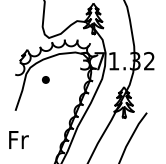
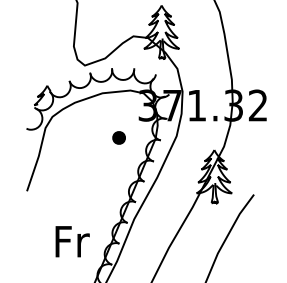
part: (45, 79) -> (118, 137), moved
text: (18, 139) -> (71, 240), moved

